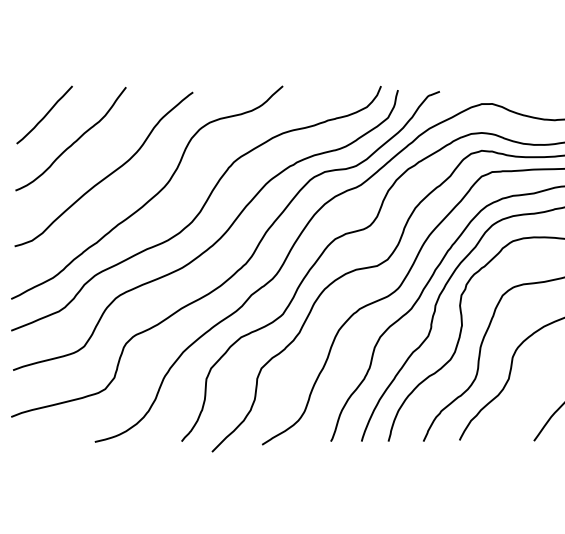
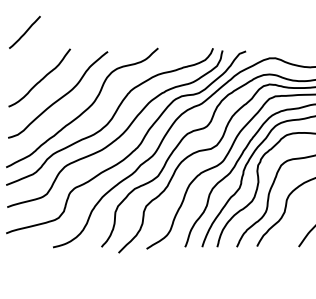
line: (45, 113) -> (25, 31), moved

